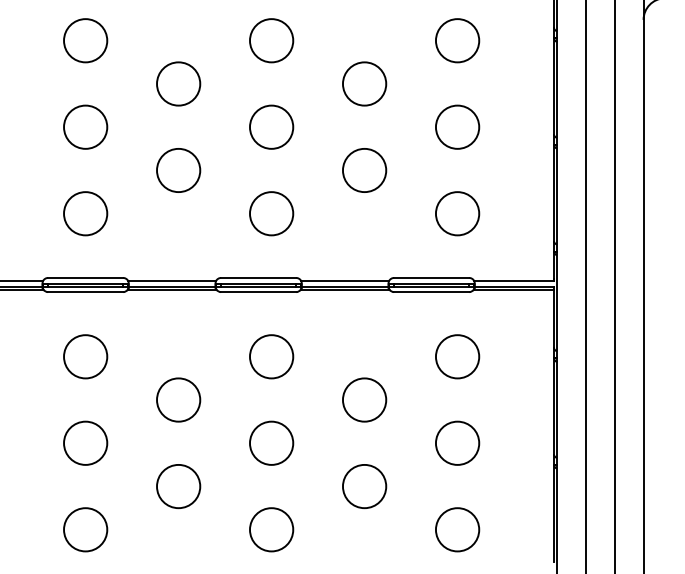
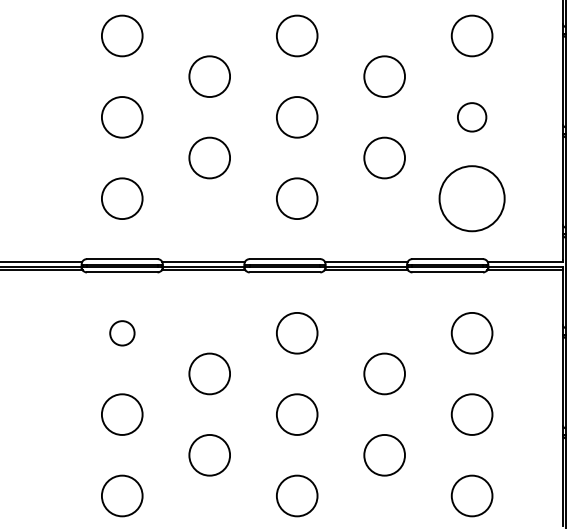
circle: (457, 126) -> (472, 116), size x0.7
circle: (457, 213) -> (472, 198), size x1.6
circle: (85, 356) -> (122, 332), size x0.6

